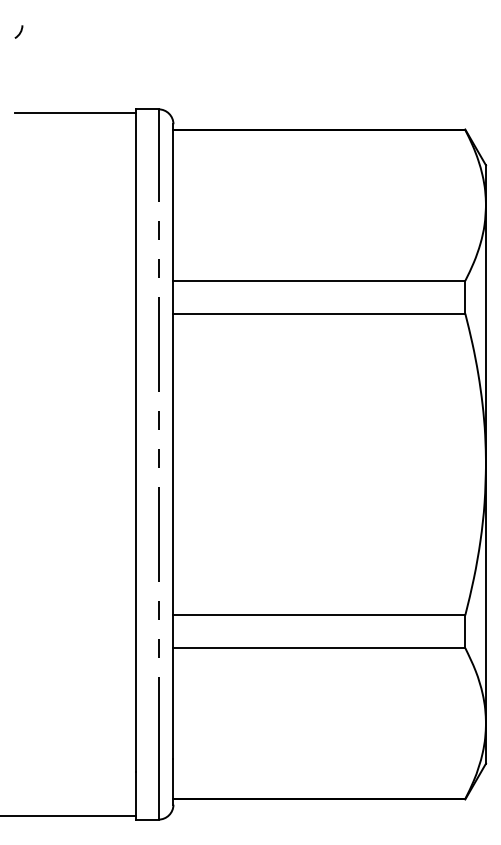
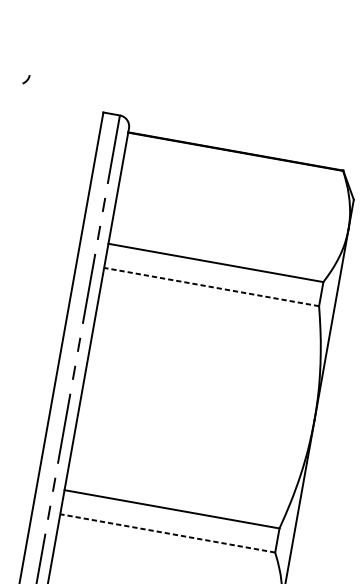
arc: (19, 32) -> (26, 79), moved
line: (75, 113) -> (58, 107), removed
line: (319, 313) -> (211, 286), solid -> dashed
line: (319, 648) -> (167, 533), solid -> dashed

